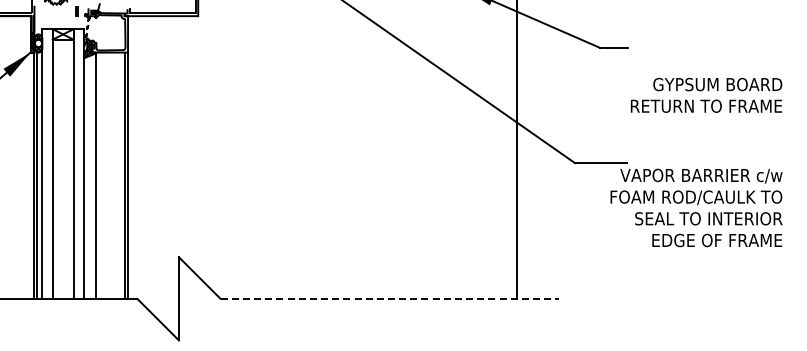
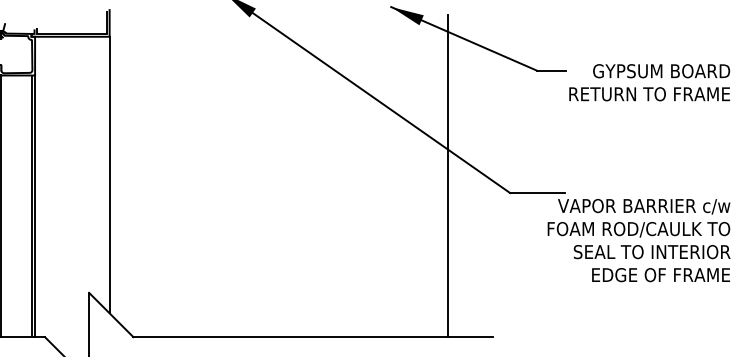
text: (706, 94) -> (649, 81), moved
line: (198, 146) -> (109, 175), added
line: (390, 298) -> (313, 336), dashed -> solid

